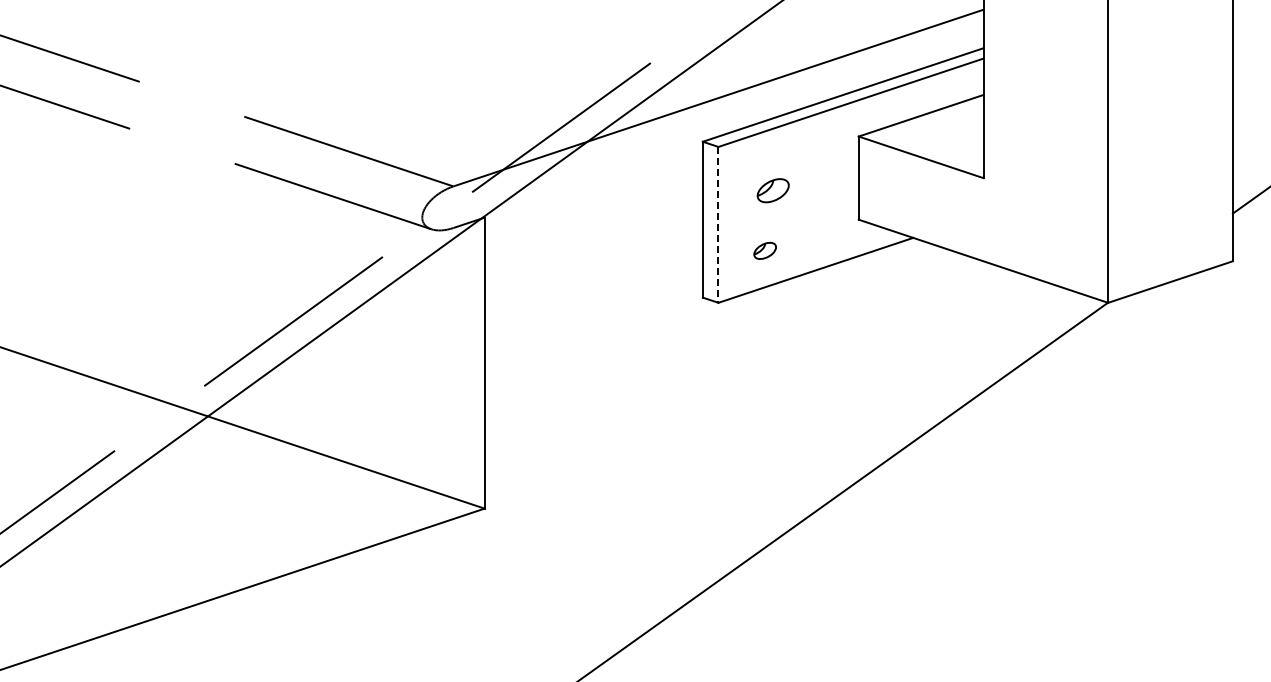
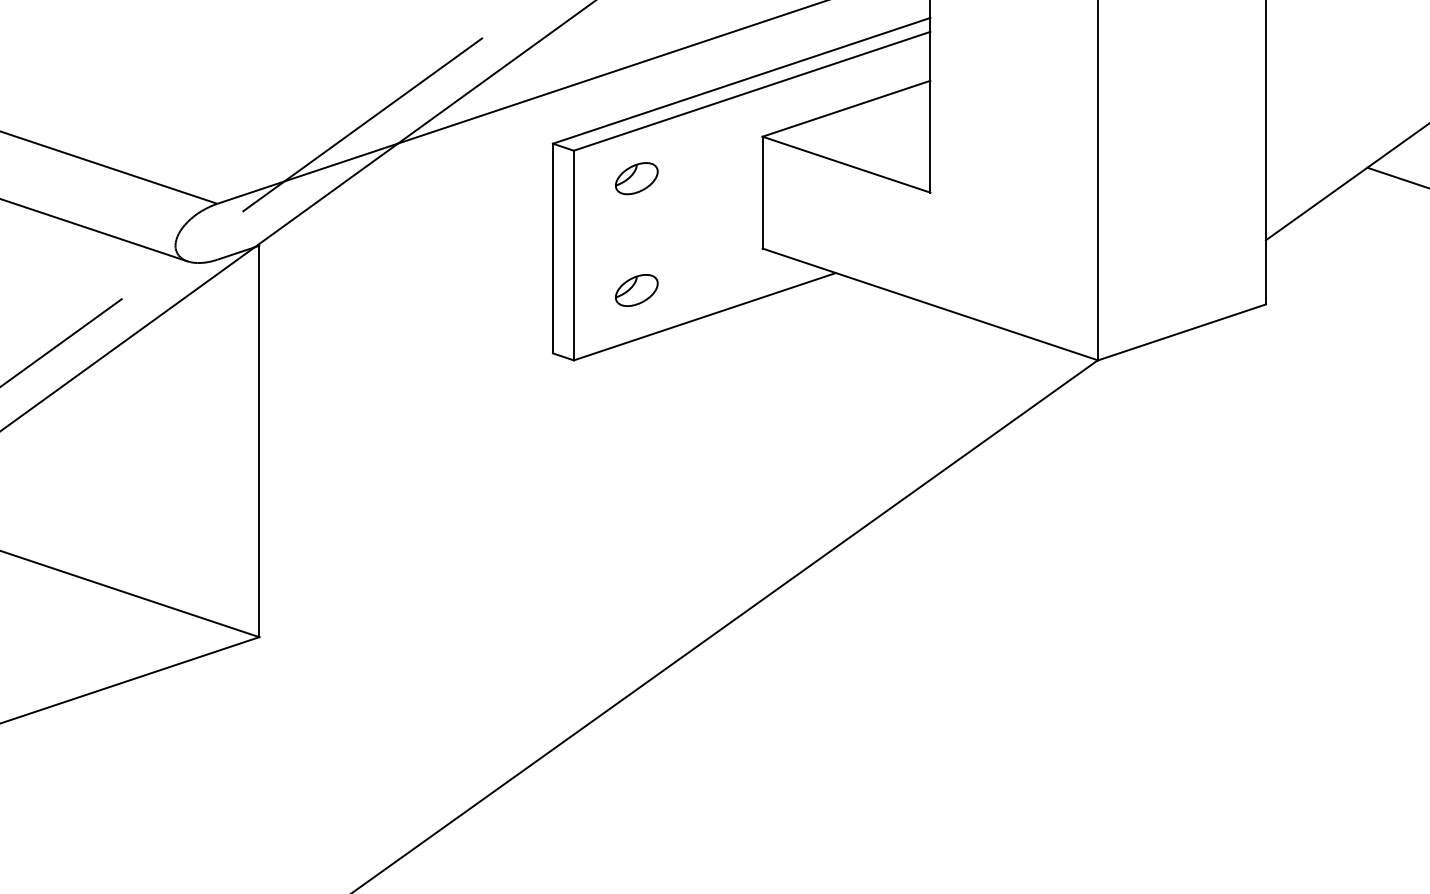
part: (772, 190) -> (635, 178), moved
line: (718, 224) -> (573, 255), dashed -> solid
part: (764, 250) -> (635, 289), size x1.43

